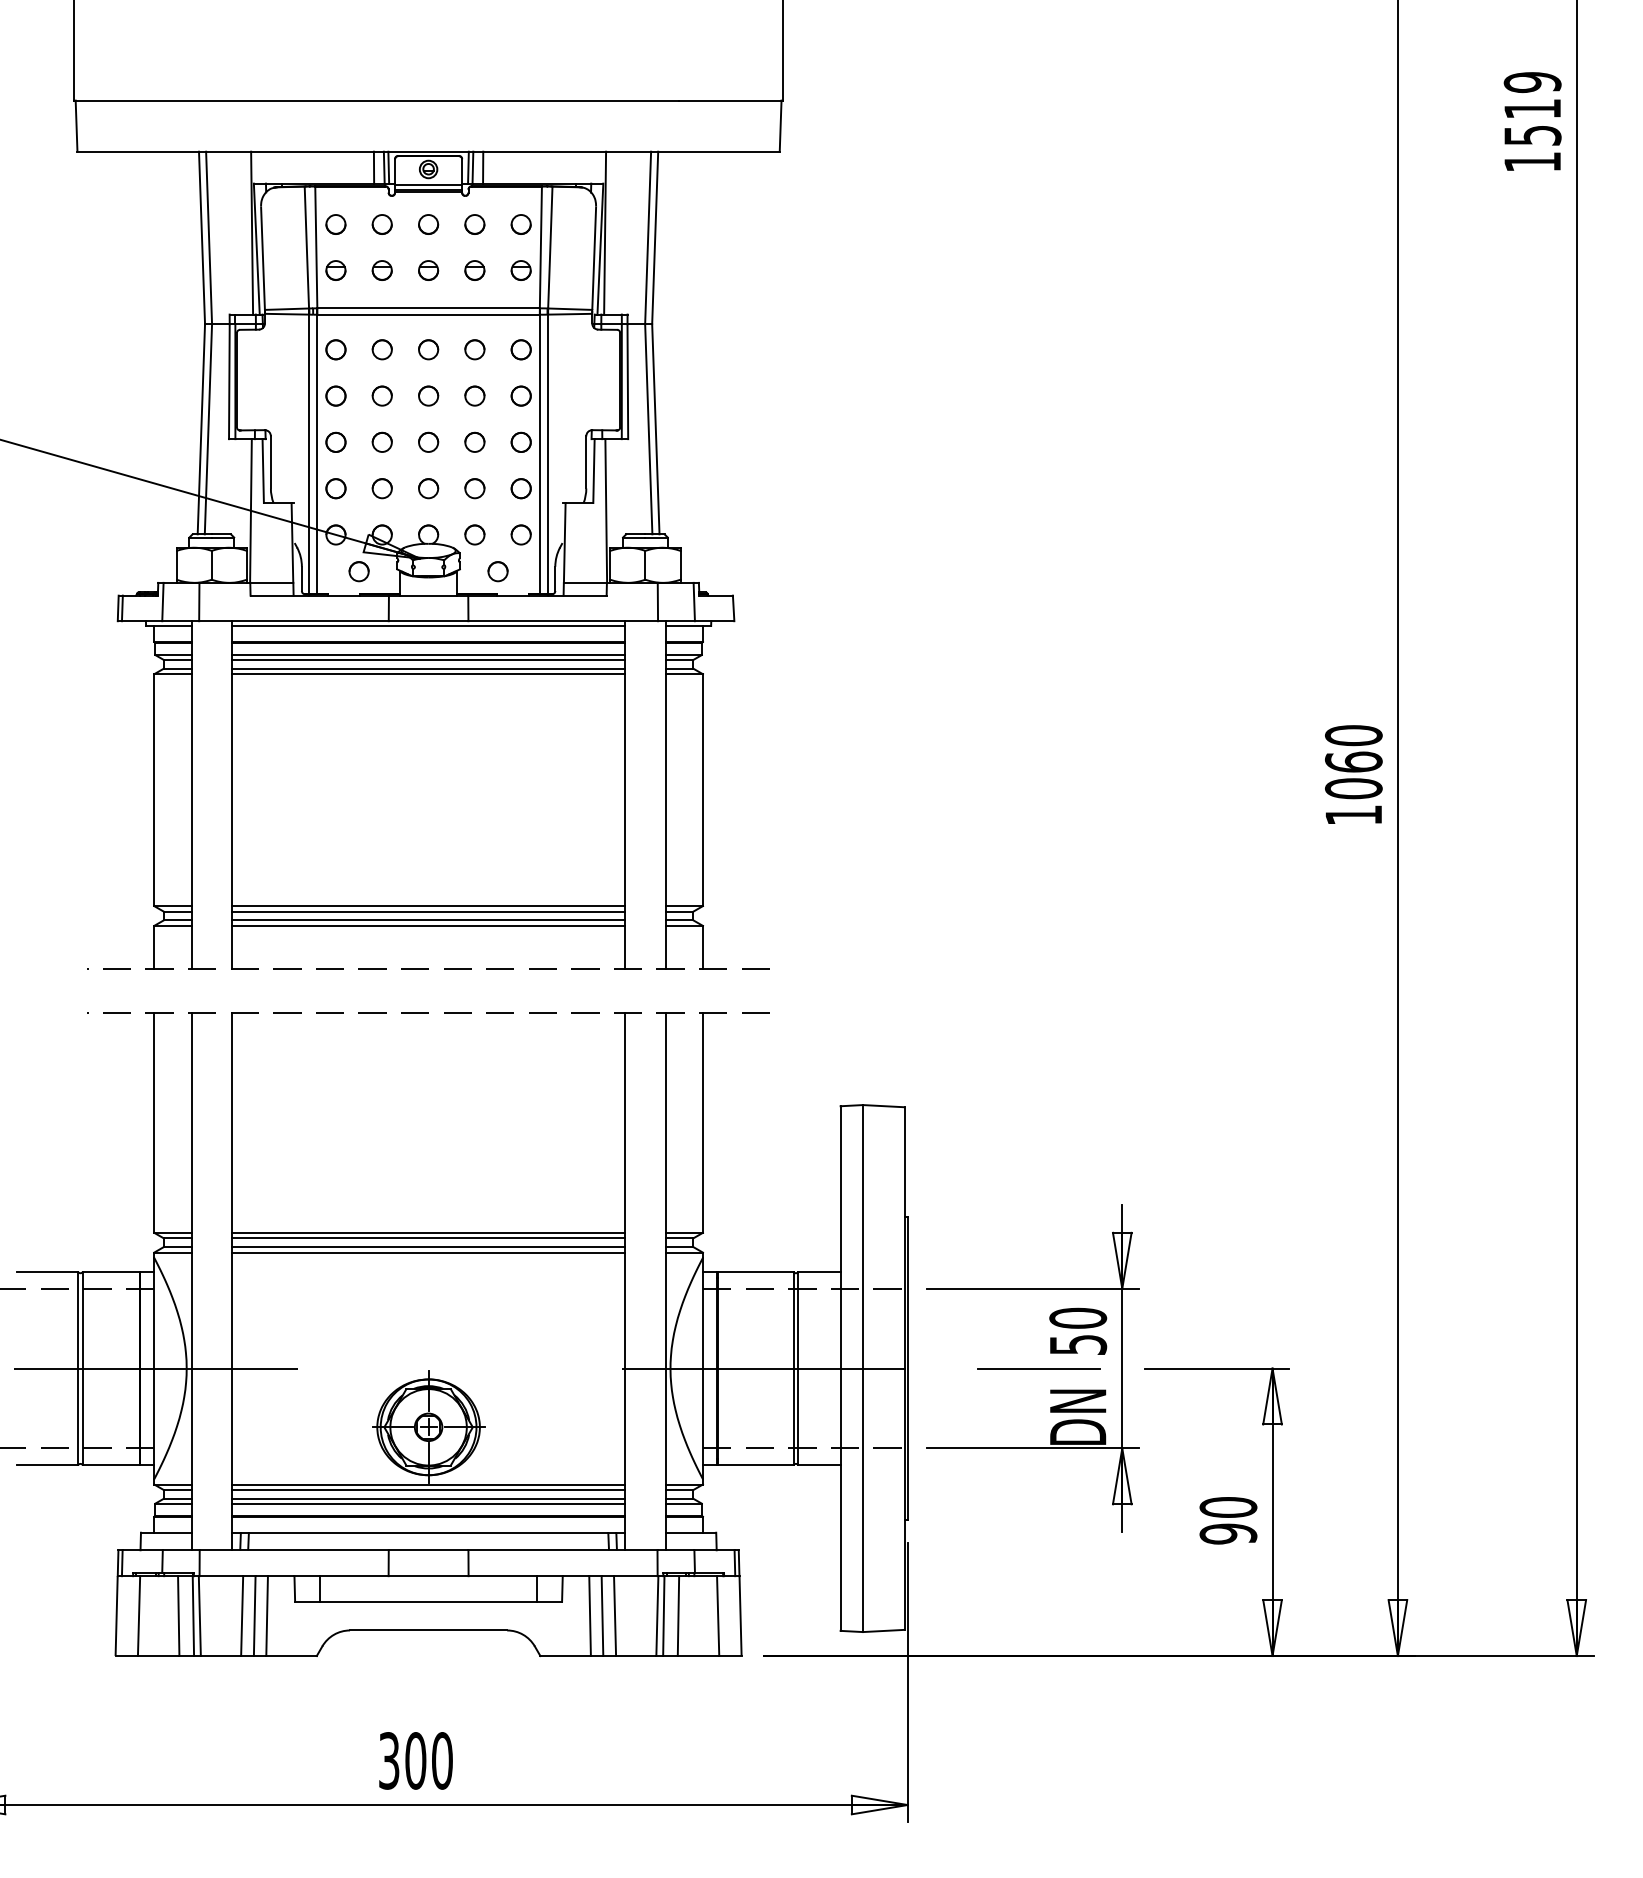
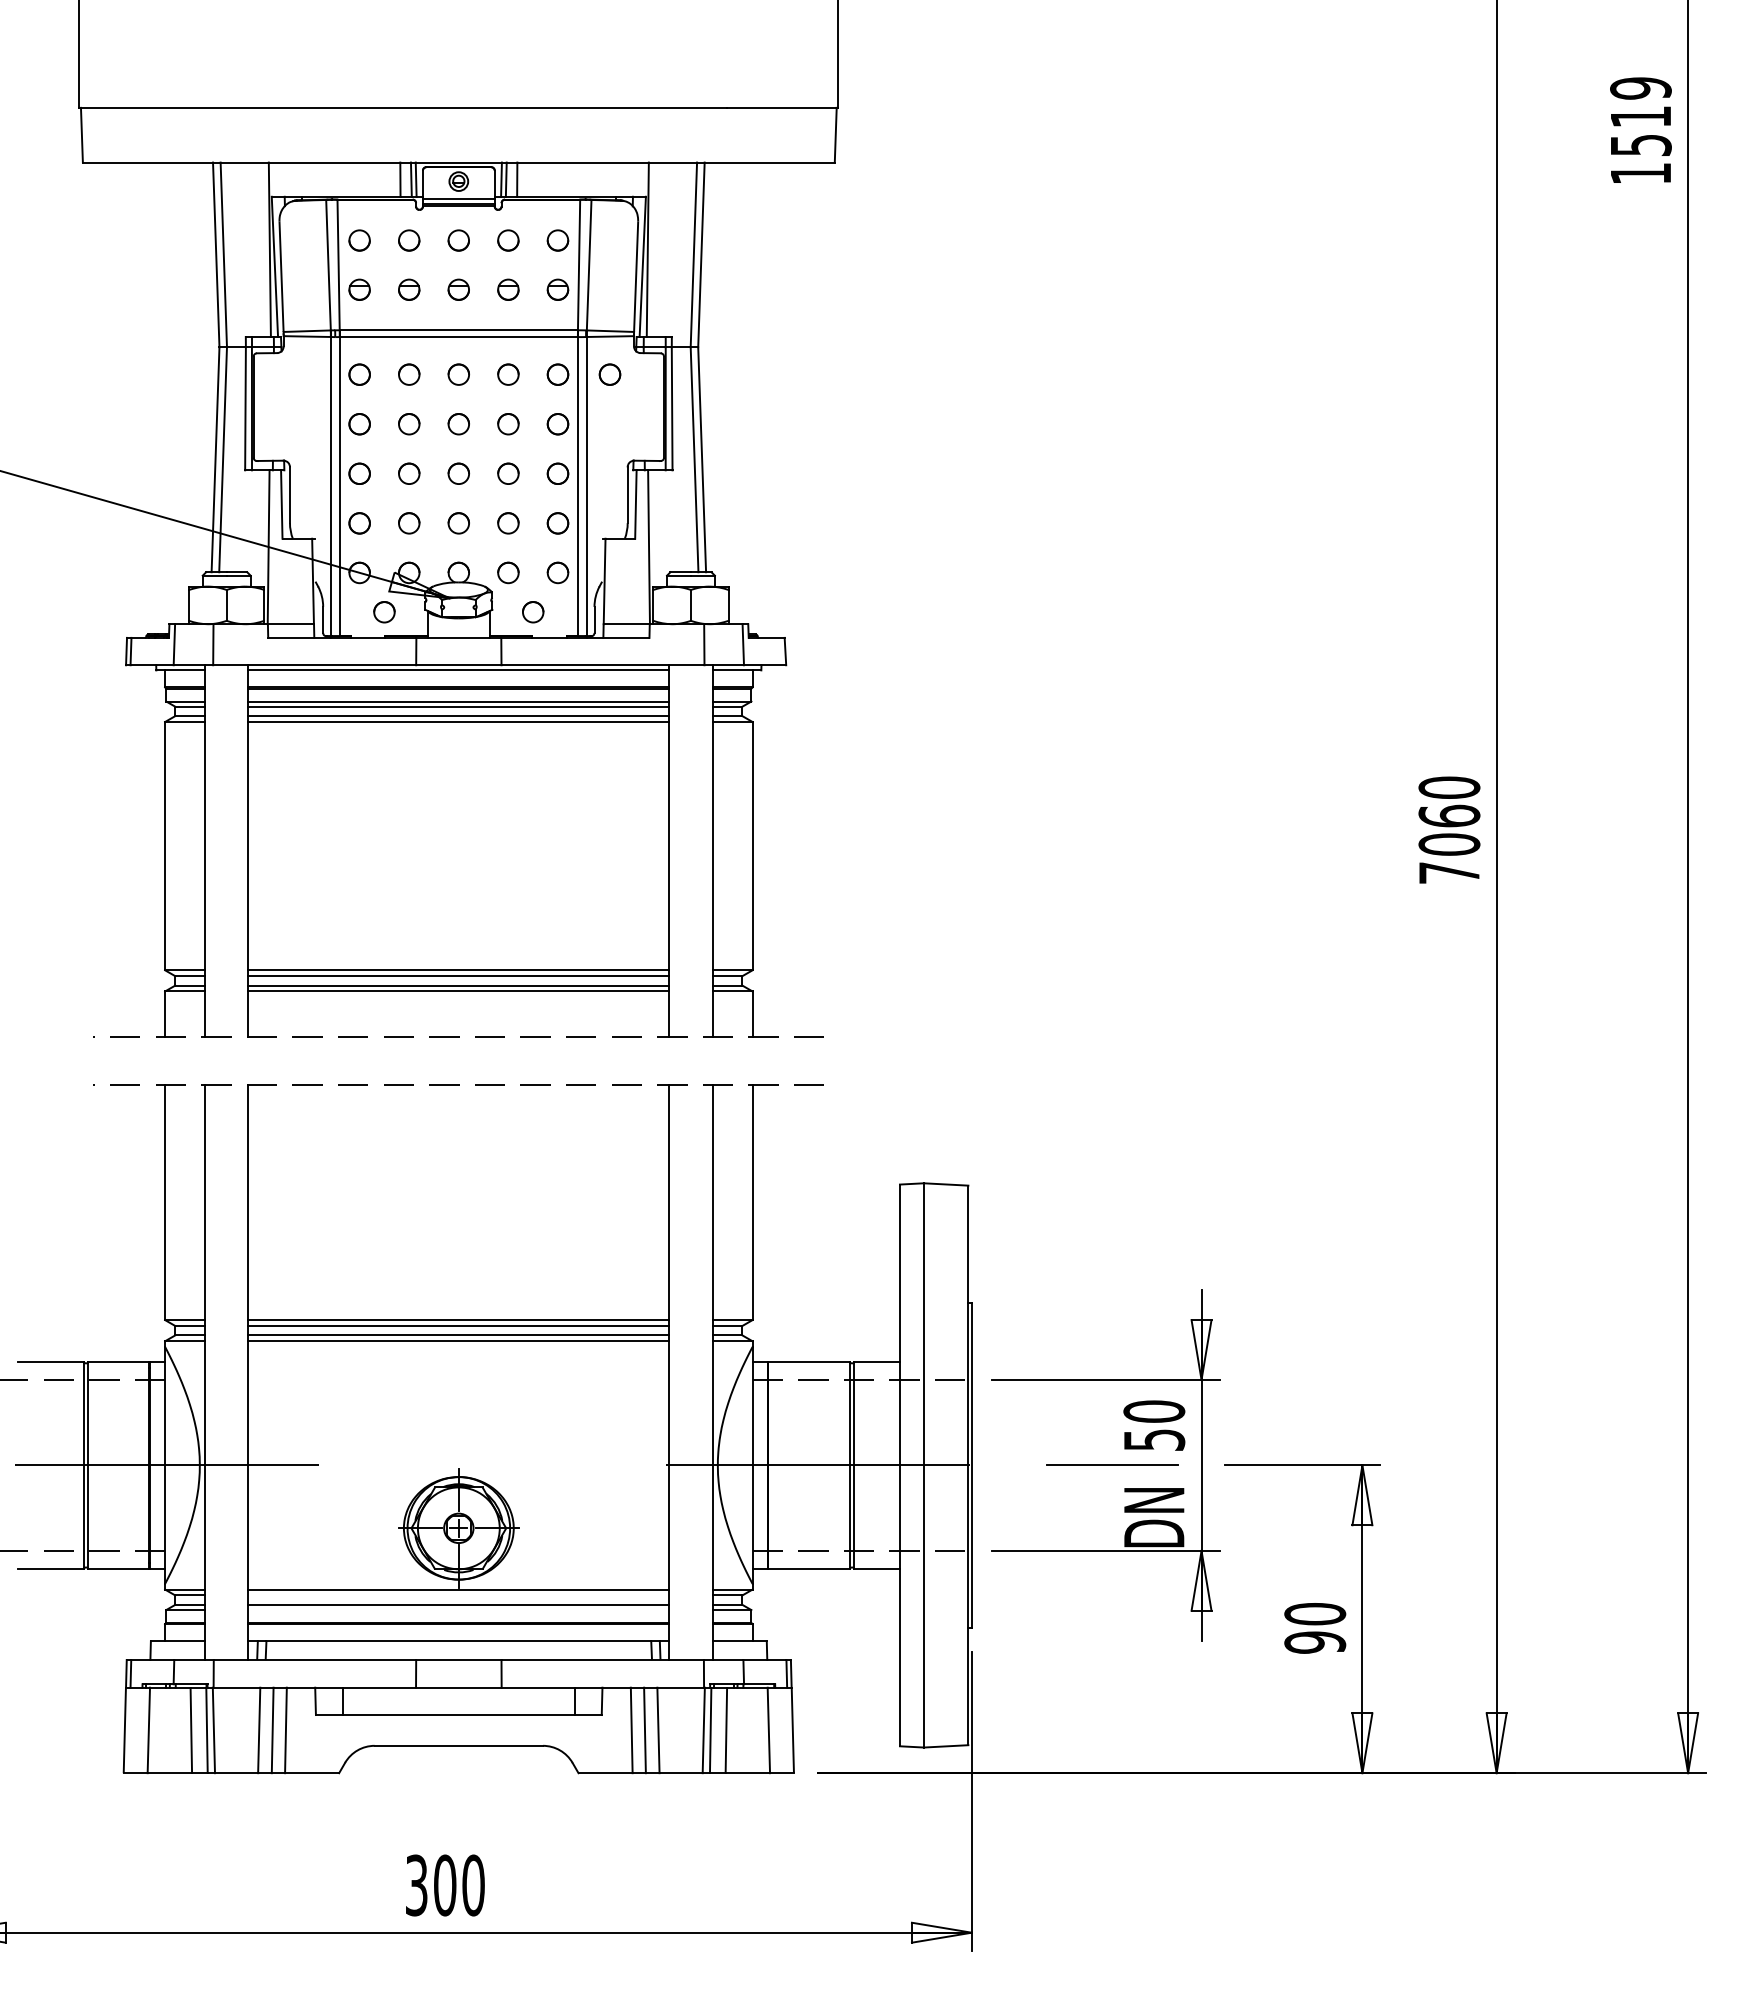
part: (569, 349) -> (609, 374), added
text: (1353, 814) -> (1449, 872), 1060 -> 7060
line: (428, 1490) -> (458, 1595), removed
line: (428, 1504) -> (458, 1610), removed

